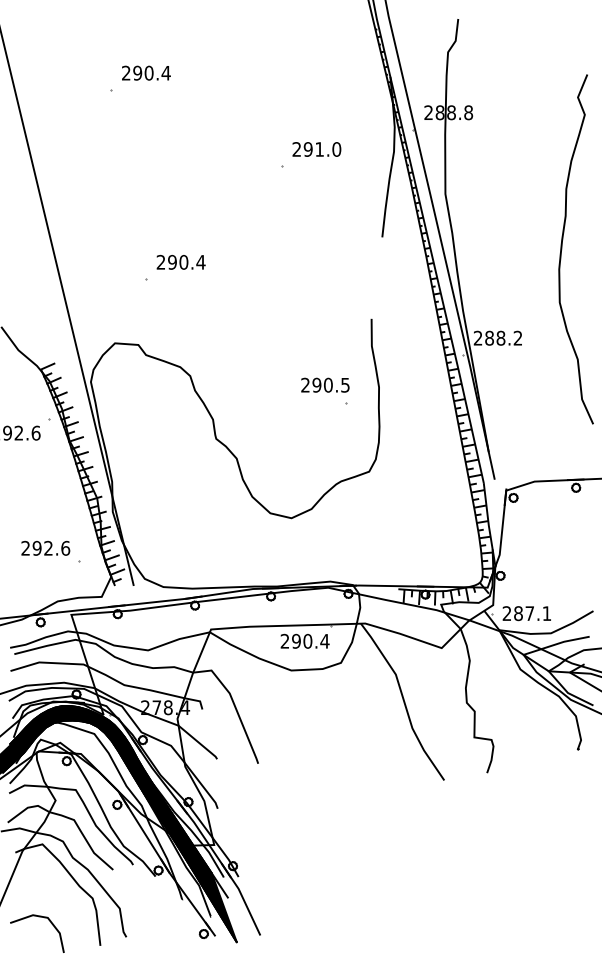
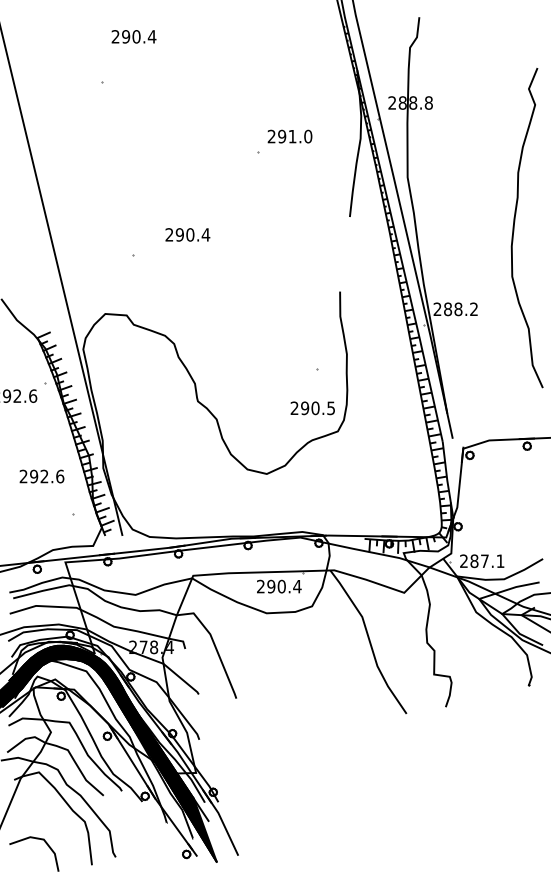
text: (145, 72) -> (133, 36), moved
text: (180, 261) -> (187, 234), moved
text: (325, 385) -> (312, 408), moved
text: (45, 548) -> (41, 476), moved

